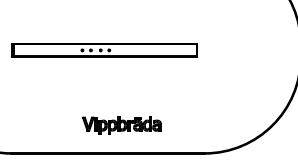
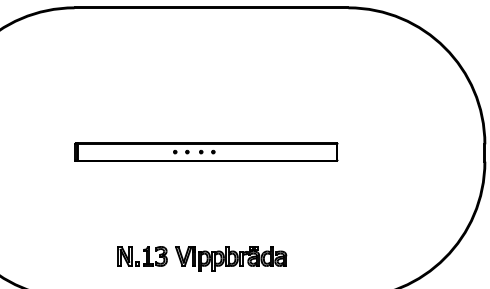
part: (59, 124) -> (142, 256), added

